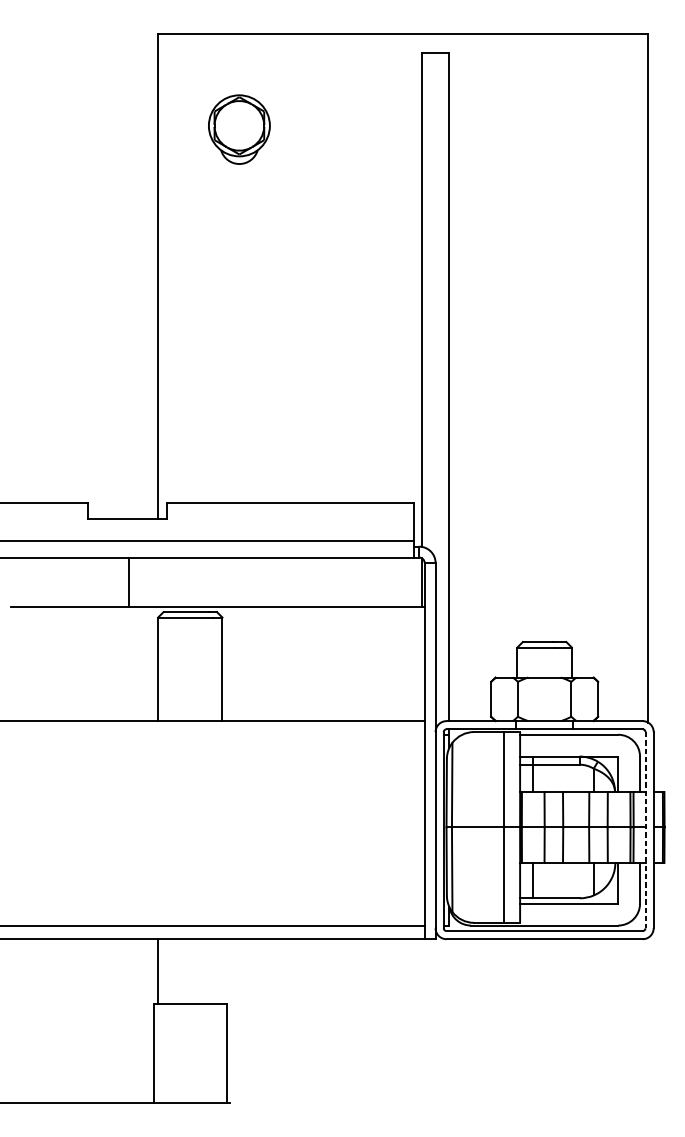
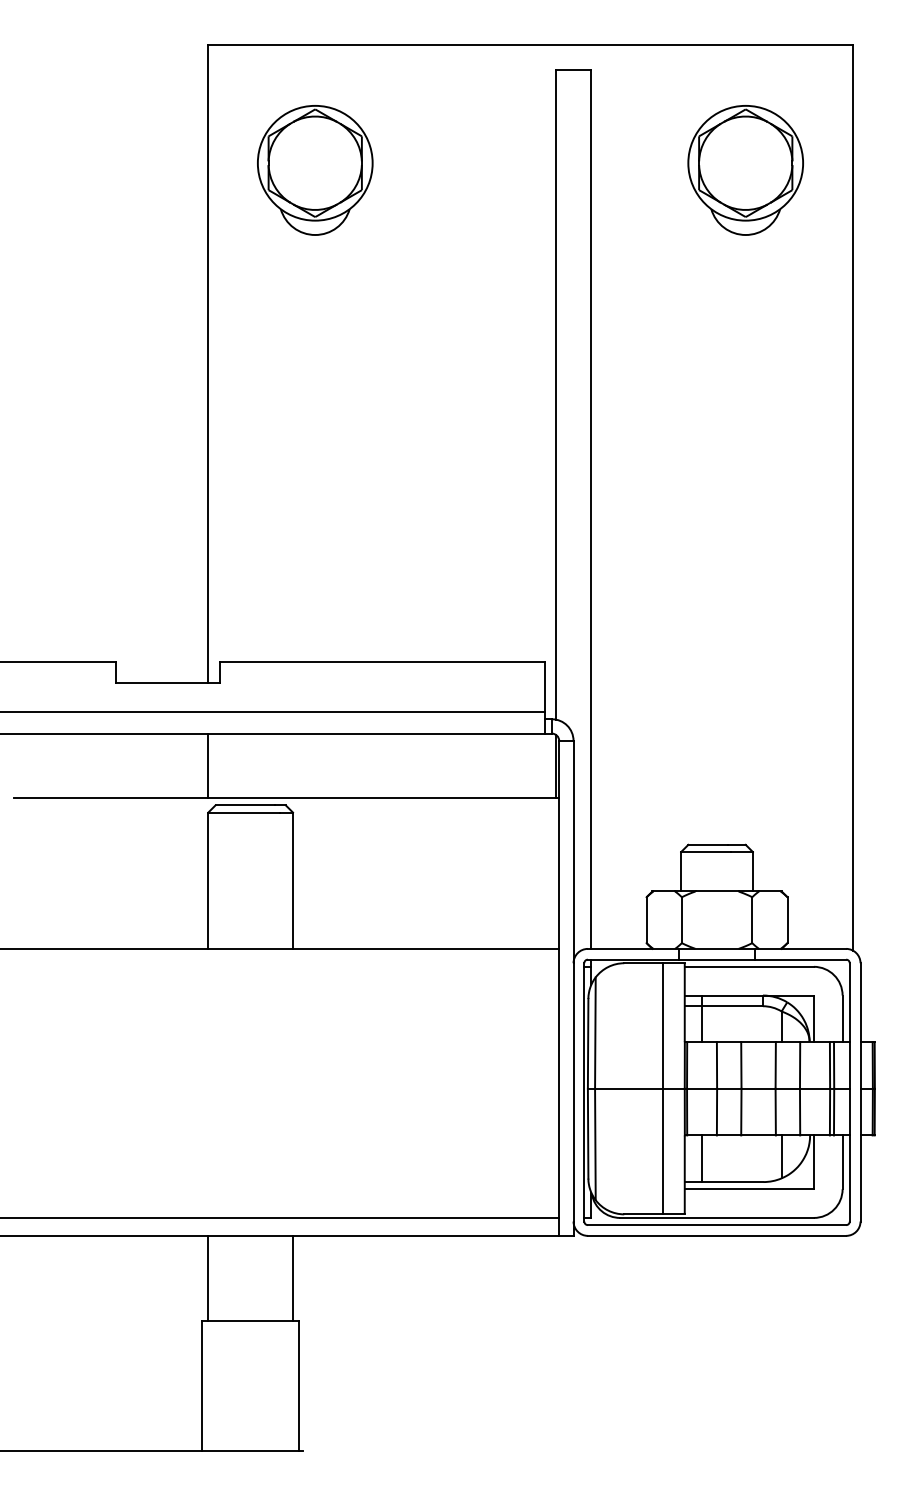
part: (239, 129) -> (315, 170), size x1.43
part: (566, 129) -> (745, 170), added
line: (128, 581) -> (207, 765), moved
line: (645, 830) -> (849, 1092), dashed -> solid
line: (222, 970) -> (293, 1277), added

